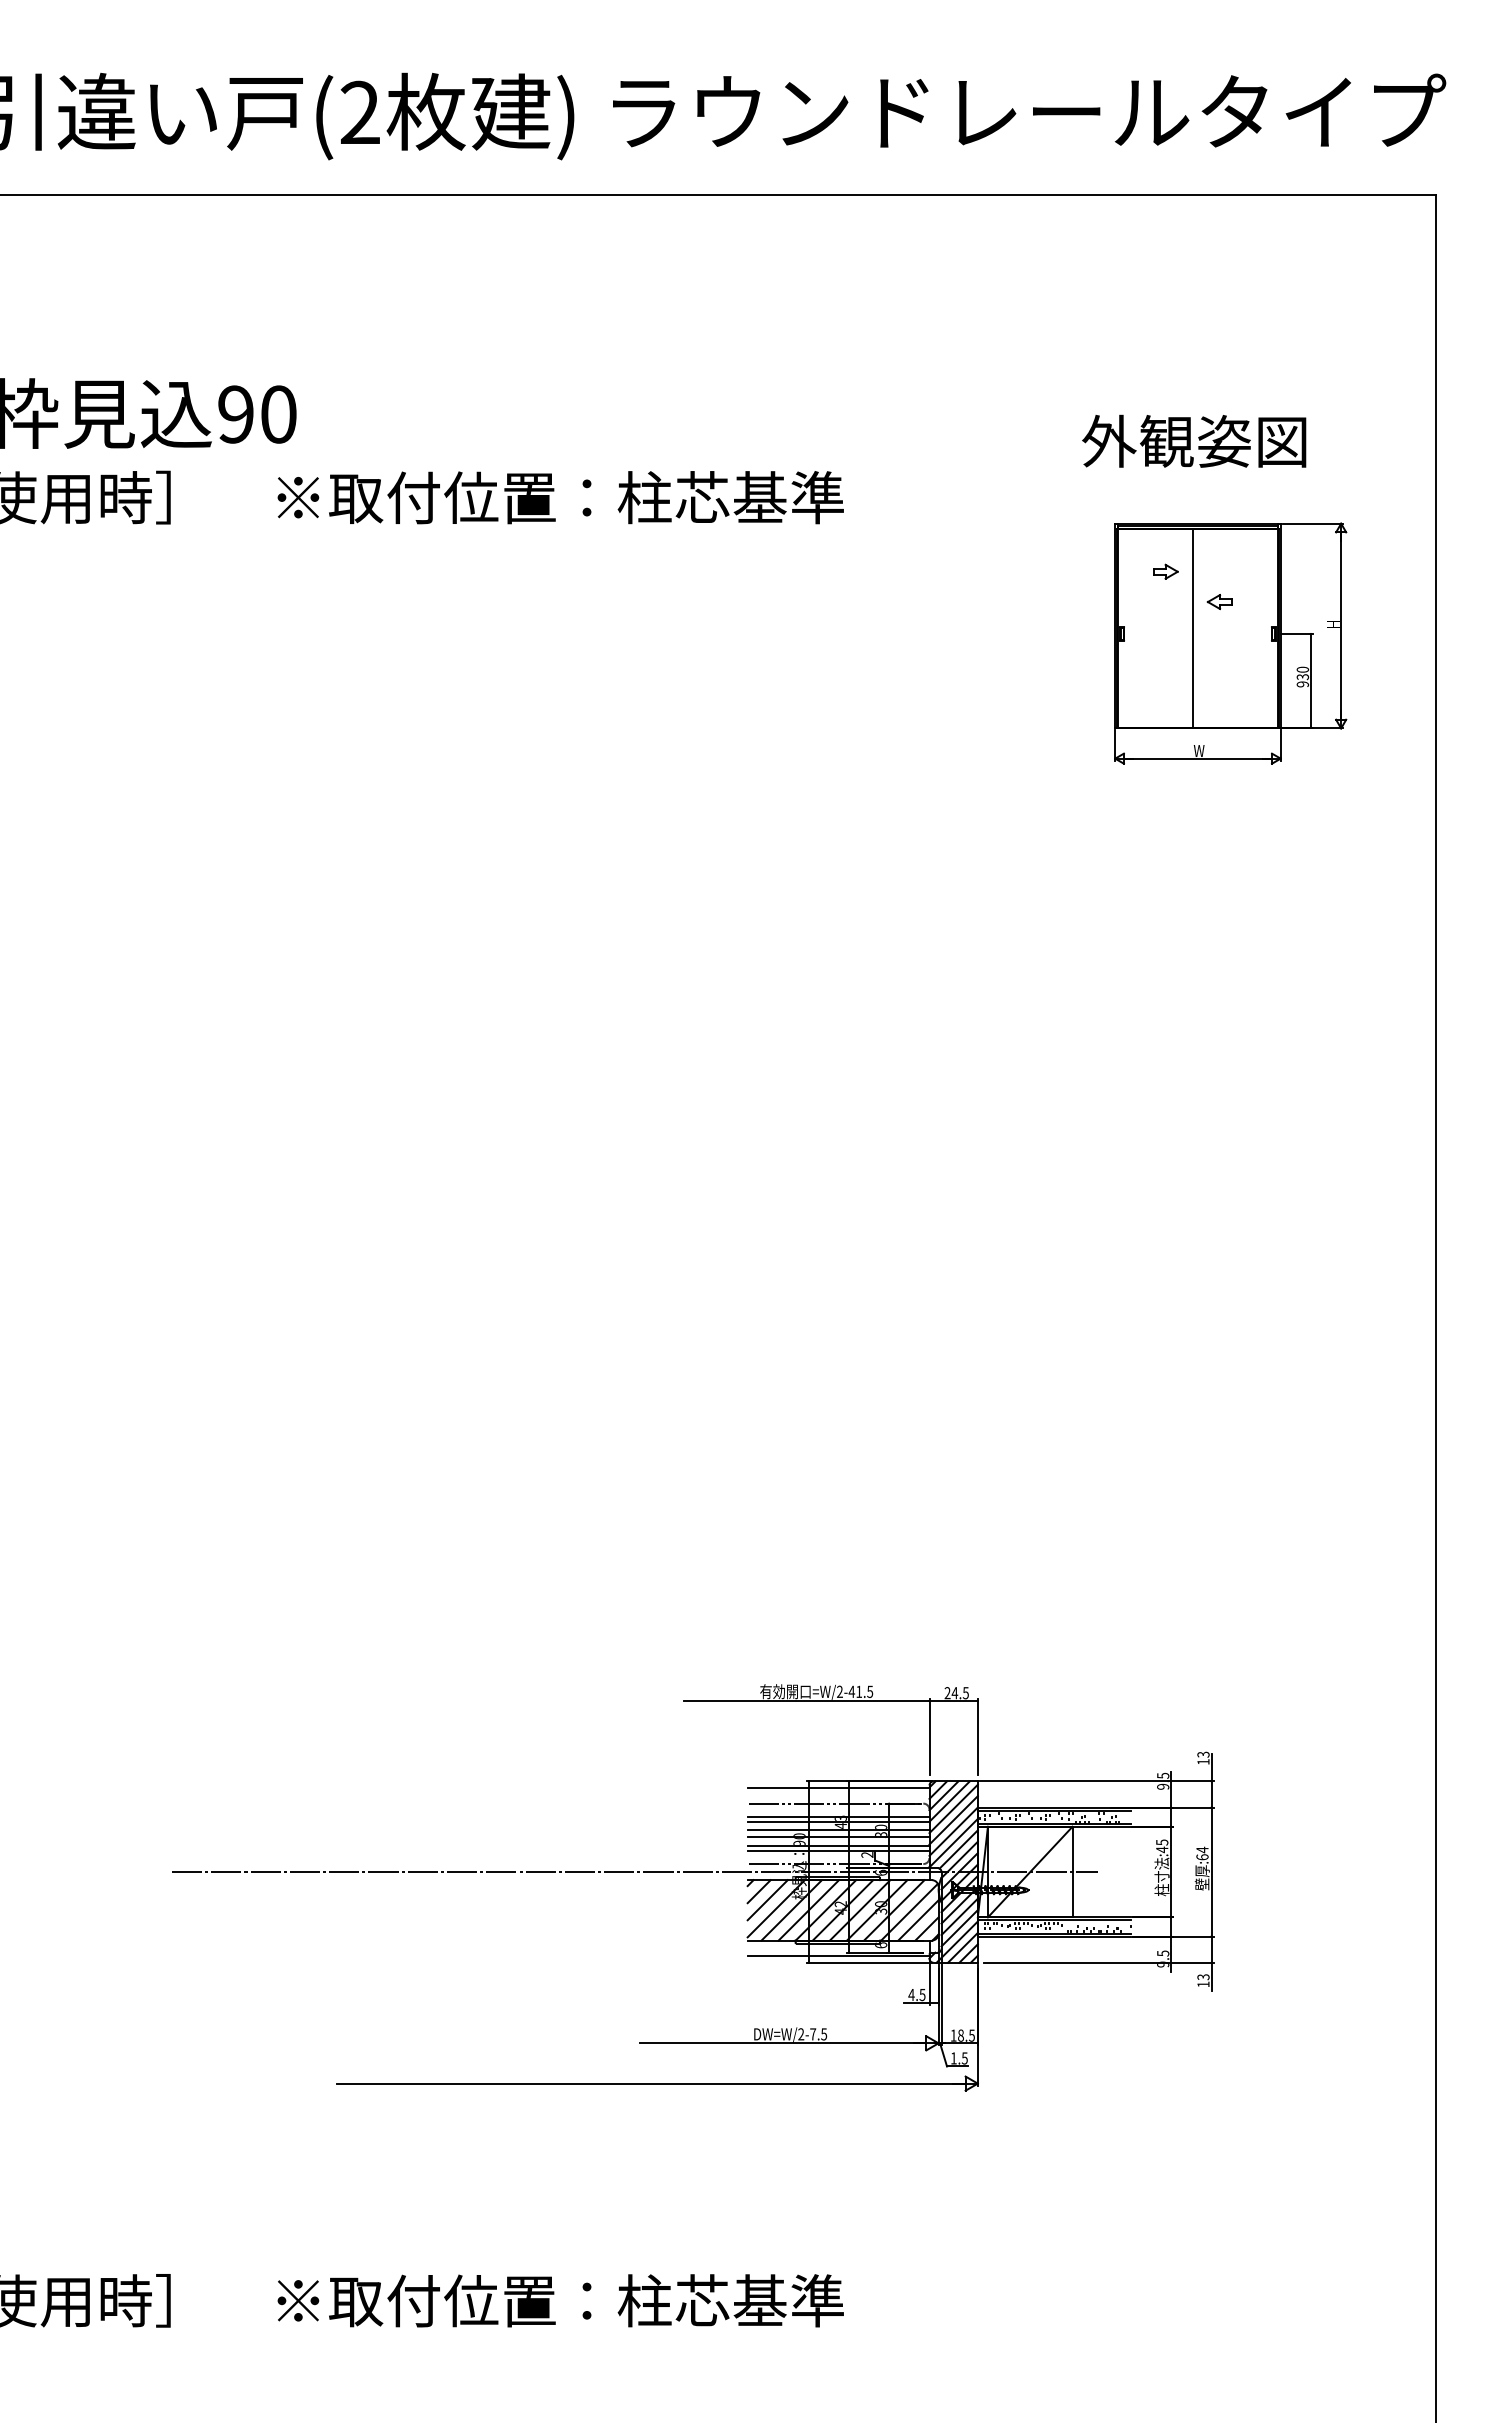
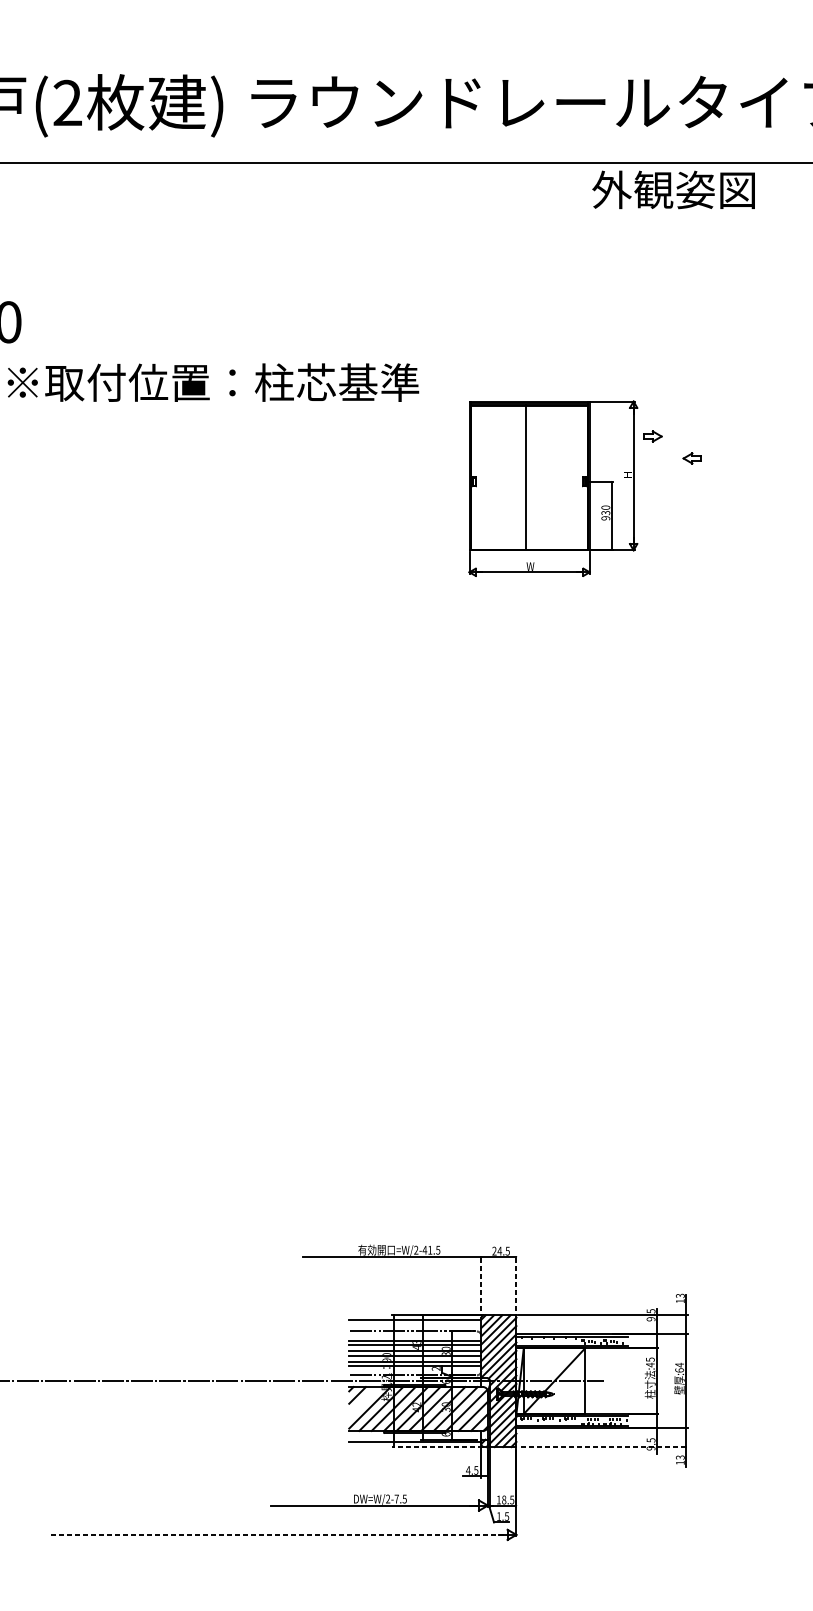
text: (1194, 440) -> (673, 189), moved
part: (1230, 643) -> (553, 488), moved
line: (929, 1736) -> (481, 1282), solid -> dashed
line: (977, 1736) -> (516, 1282), solid -> dashed
line: (767, 1900) -> (363, 1401), removed
line: (868, 1962) -> (437, 1446), solid -> dashed
line: (1098, 1962) -> (604, 1446), solid -> dashed
line: (650, 2083) -> (278, 1534), solid -> dashed

